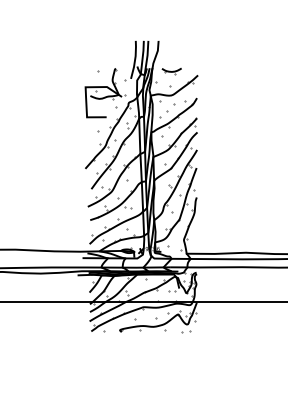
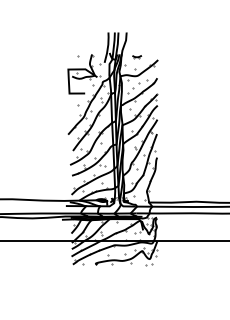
part: (171, 71) -> (136, 56), size x0.6

